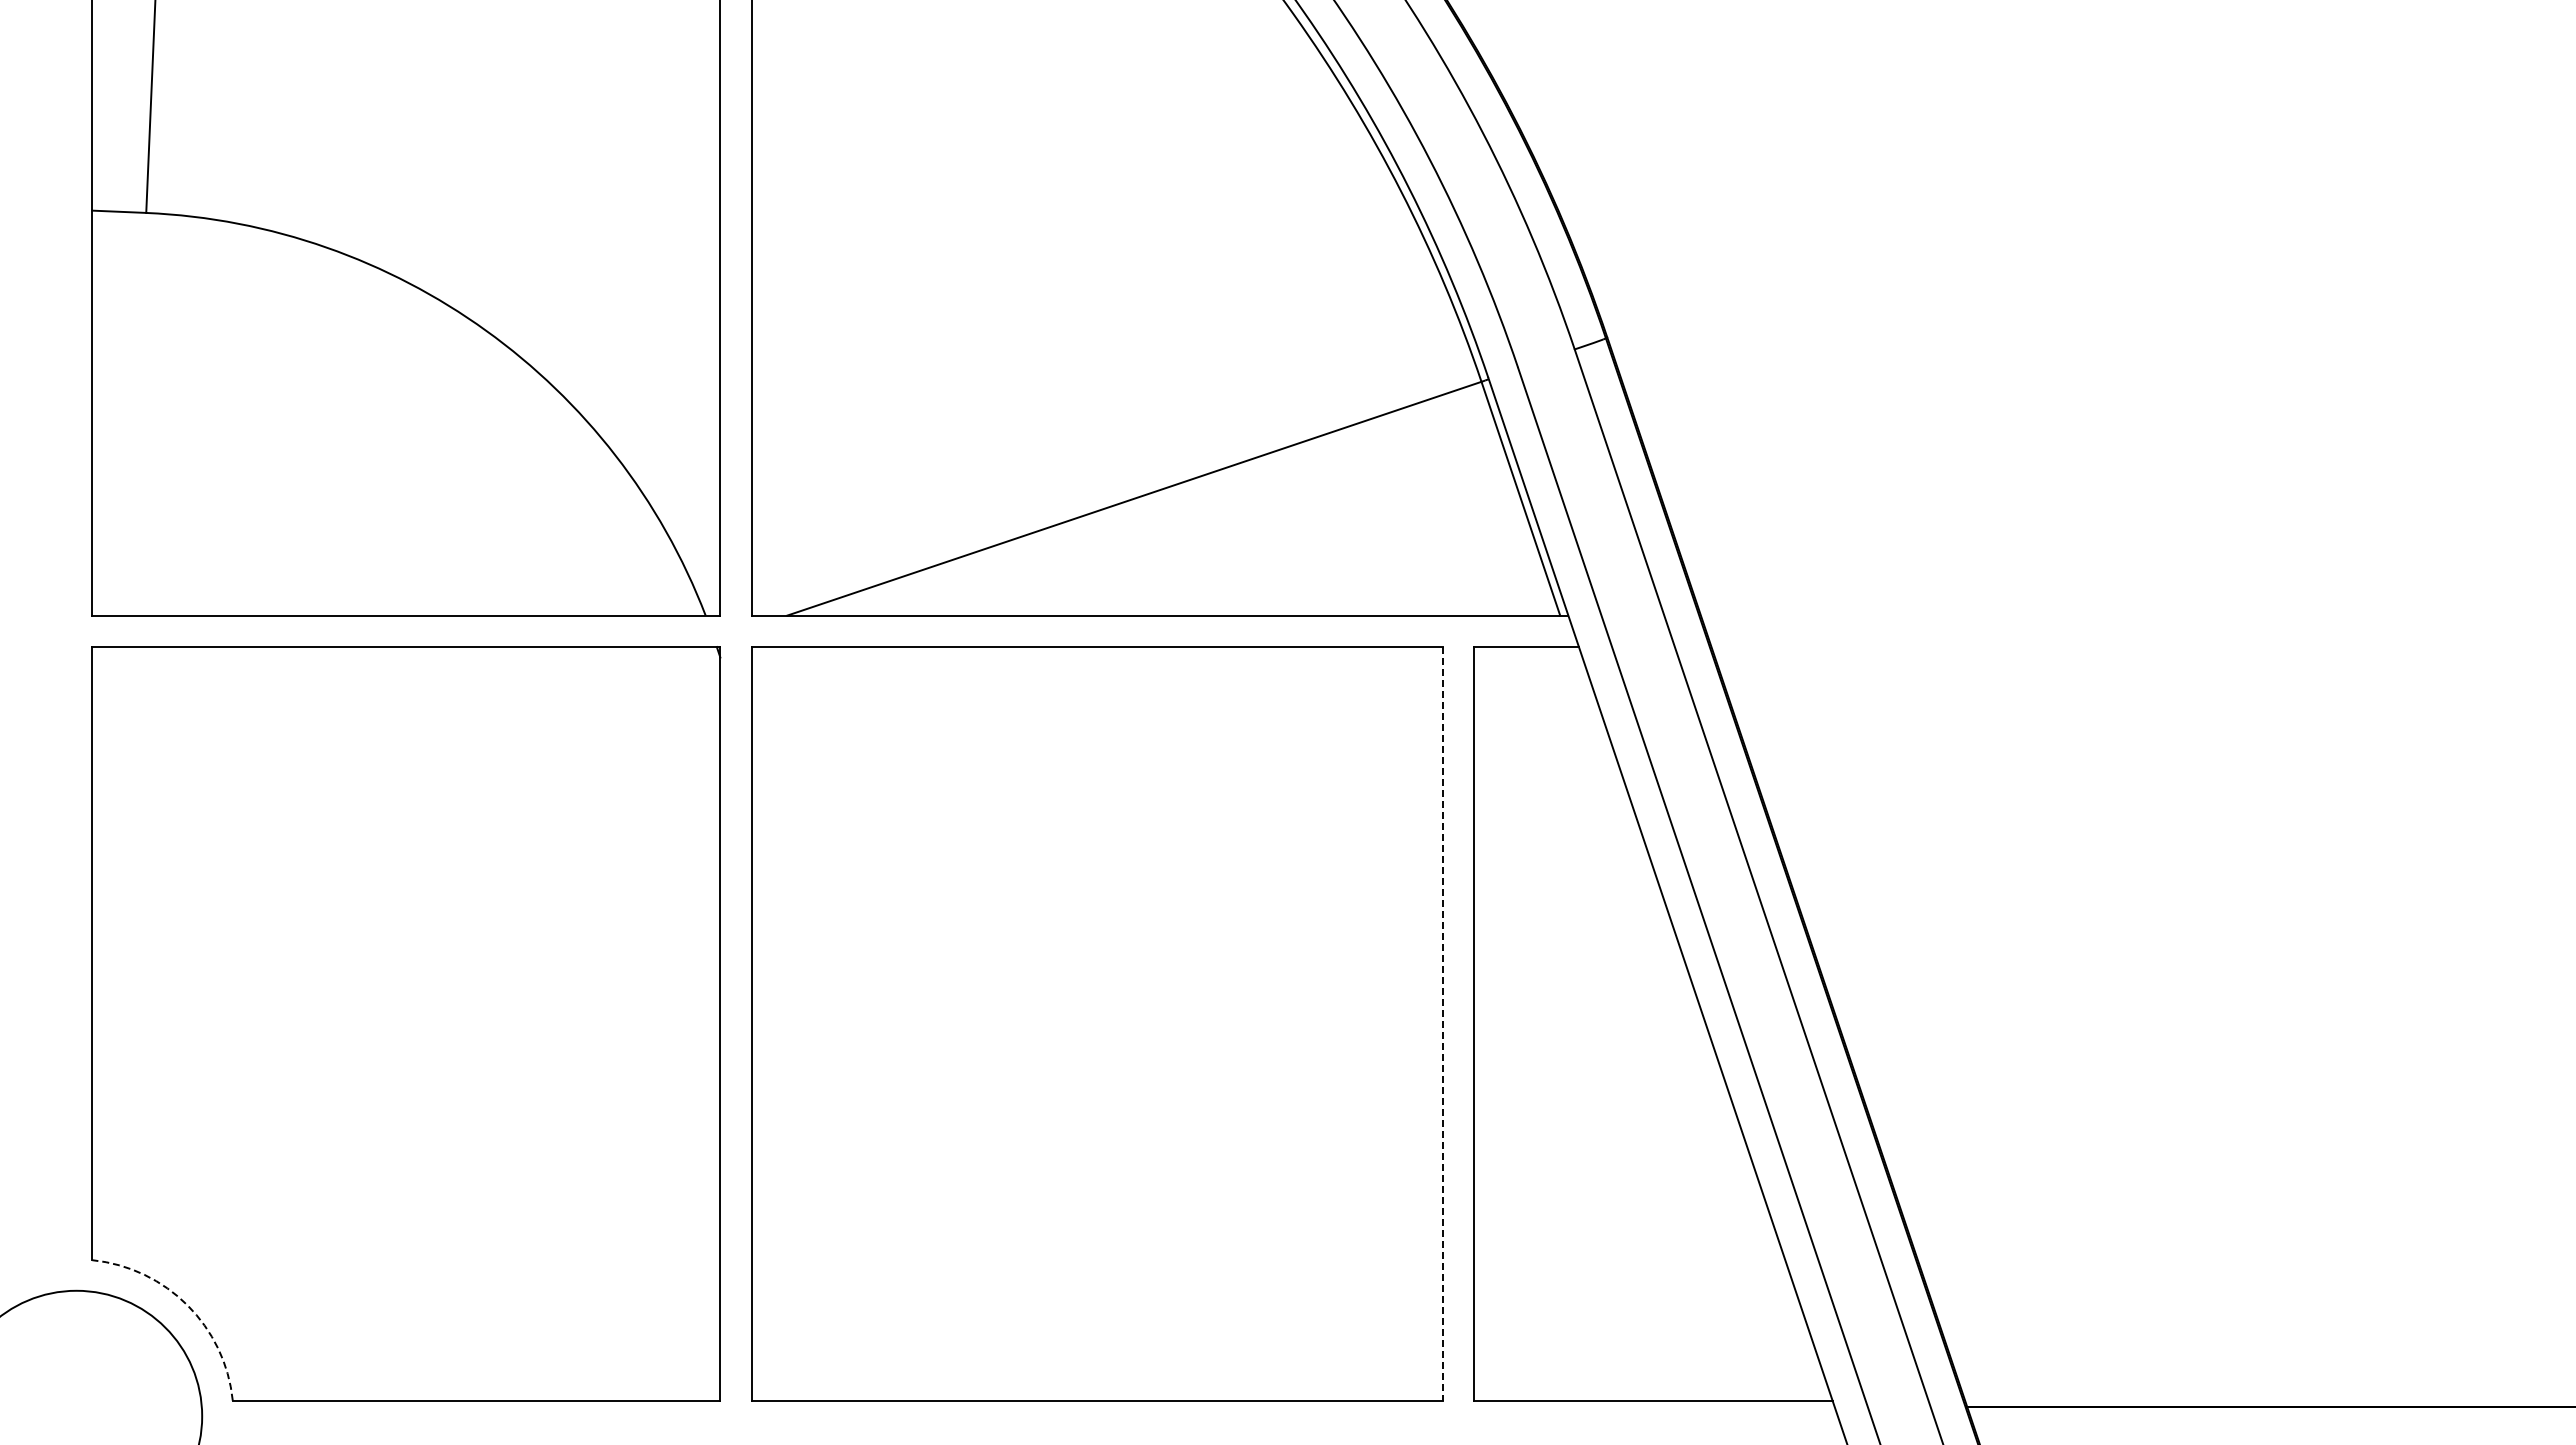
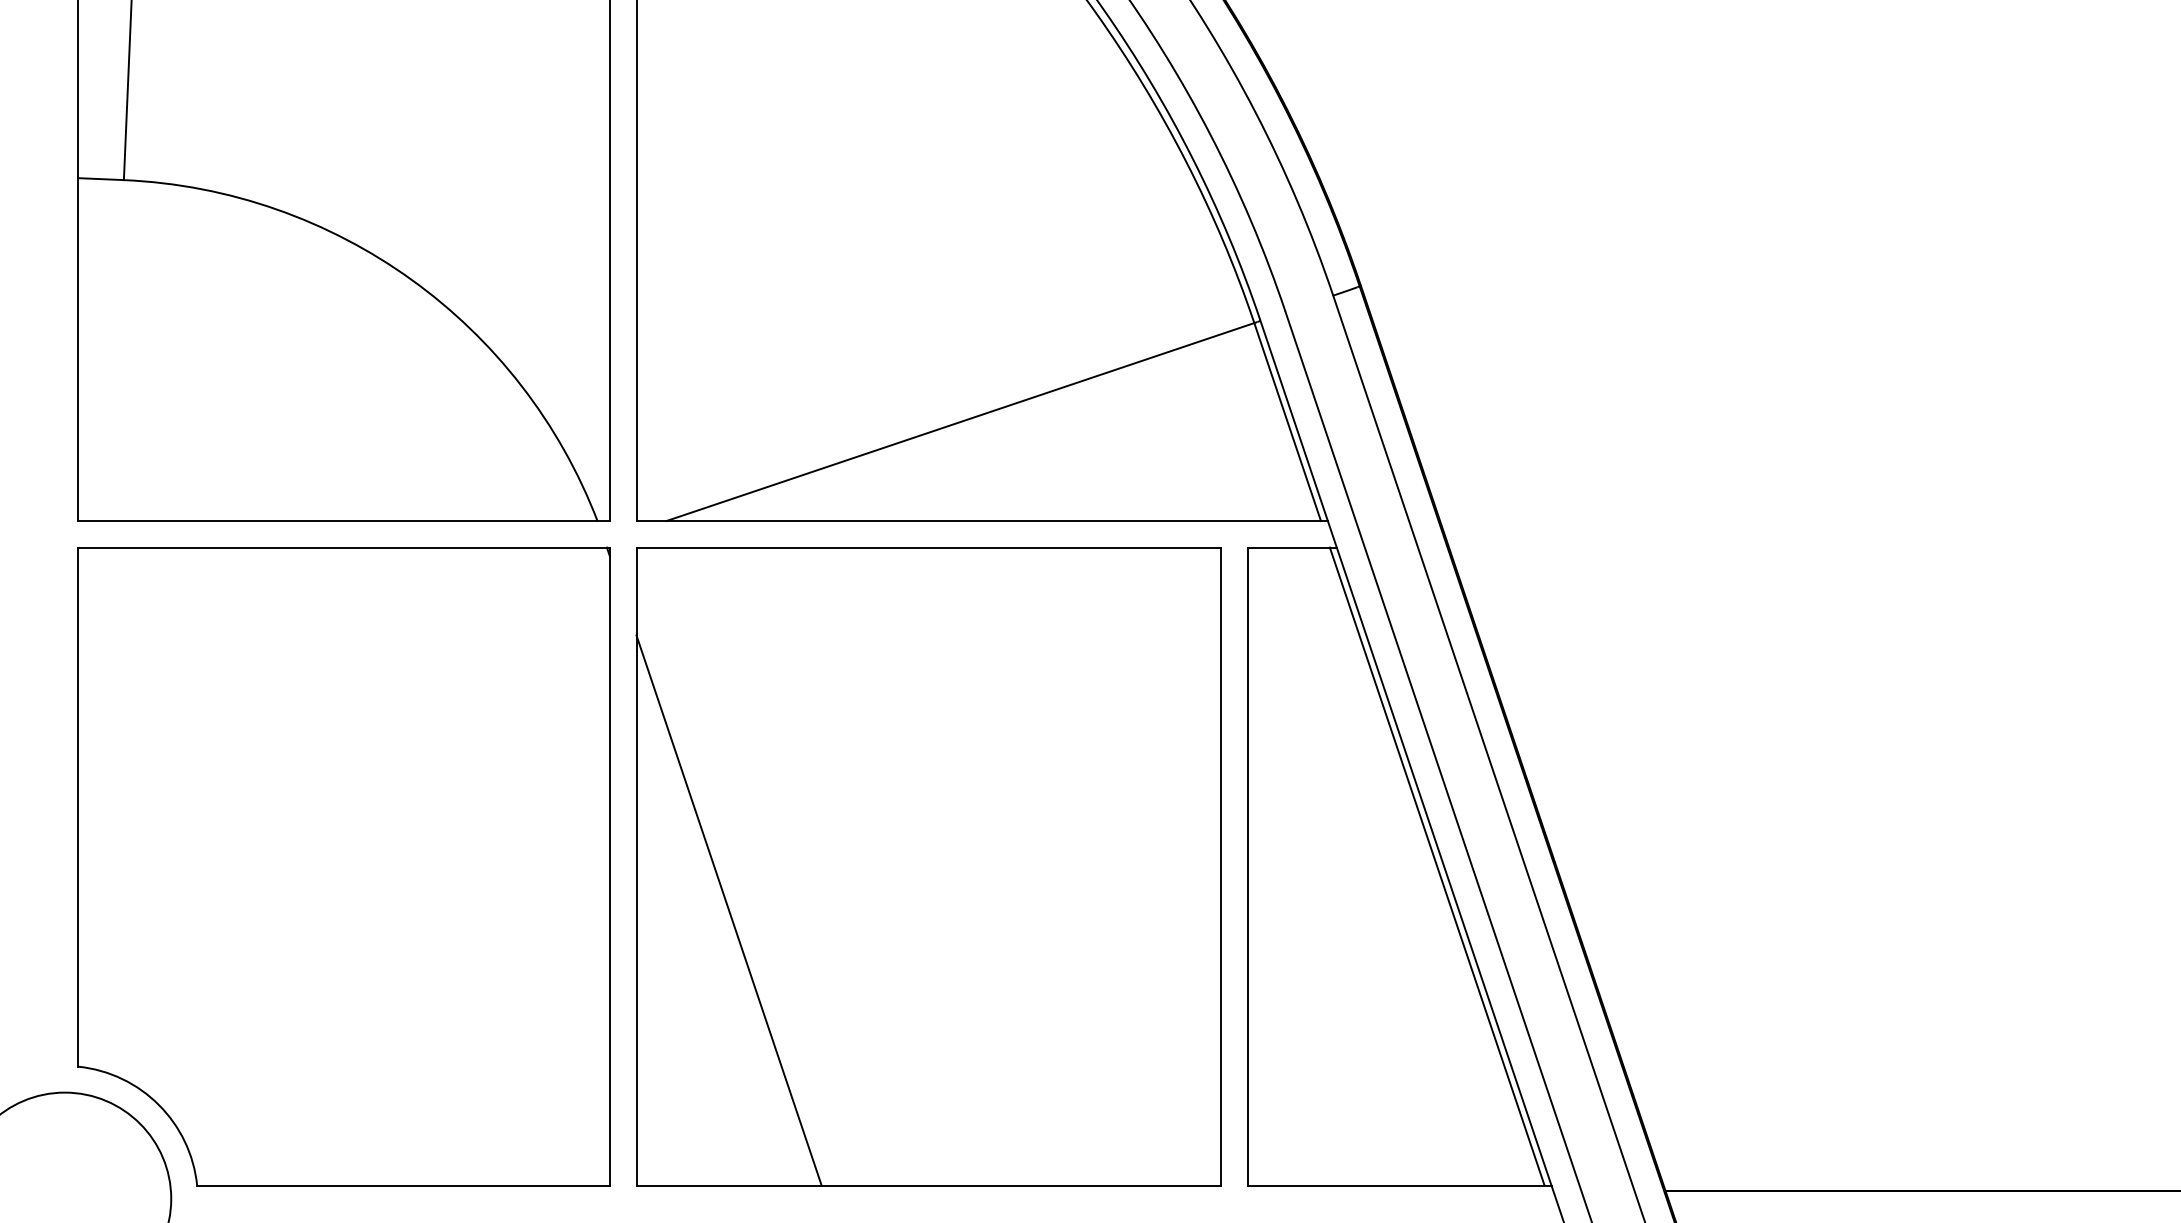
line: (1442, 1023) -> (1221, 866), dashed -> solid
line: (1697, 1023) -> (1437, 866), added
line: (860, 1075) -> (728, 910), added
arc: (187, 1305) -> (158, 1105), dashed -> solid

